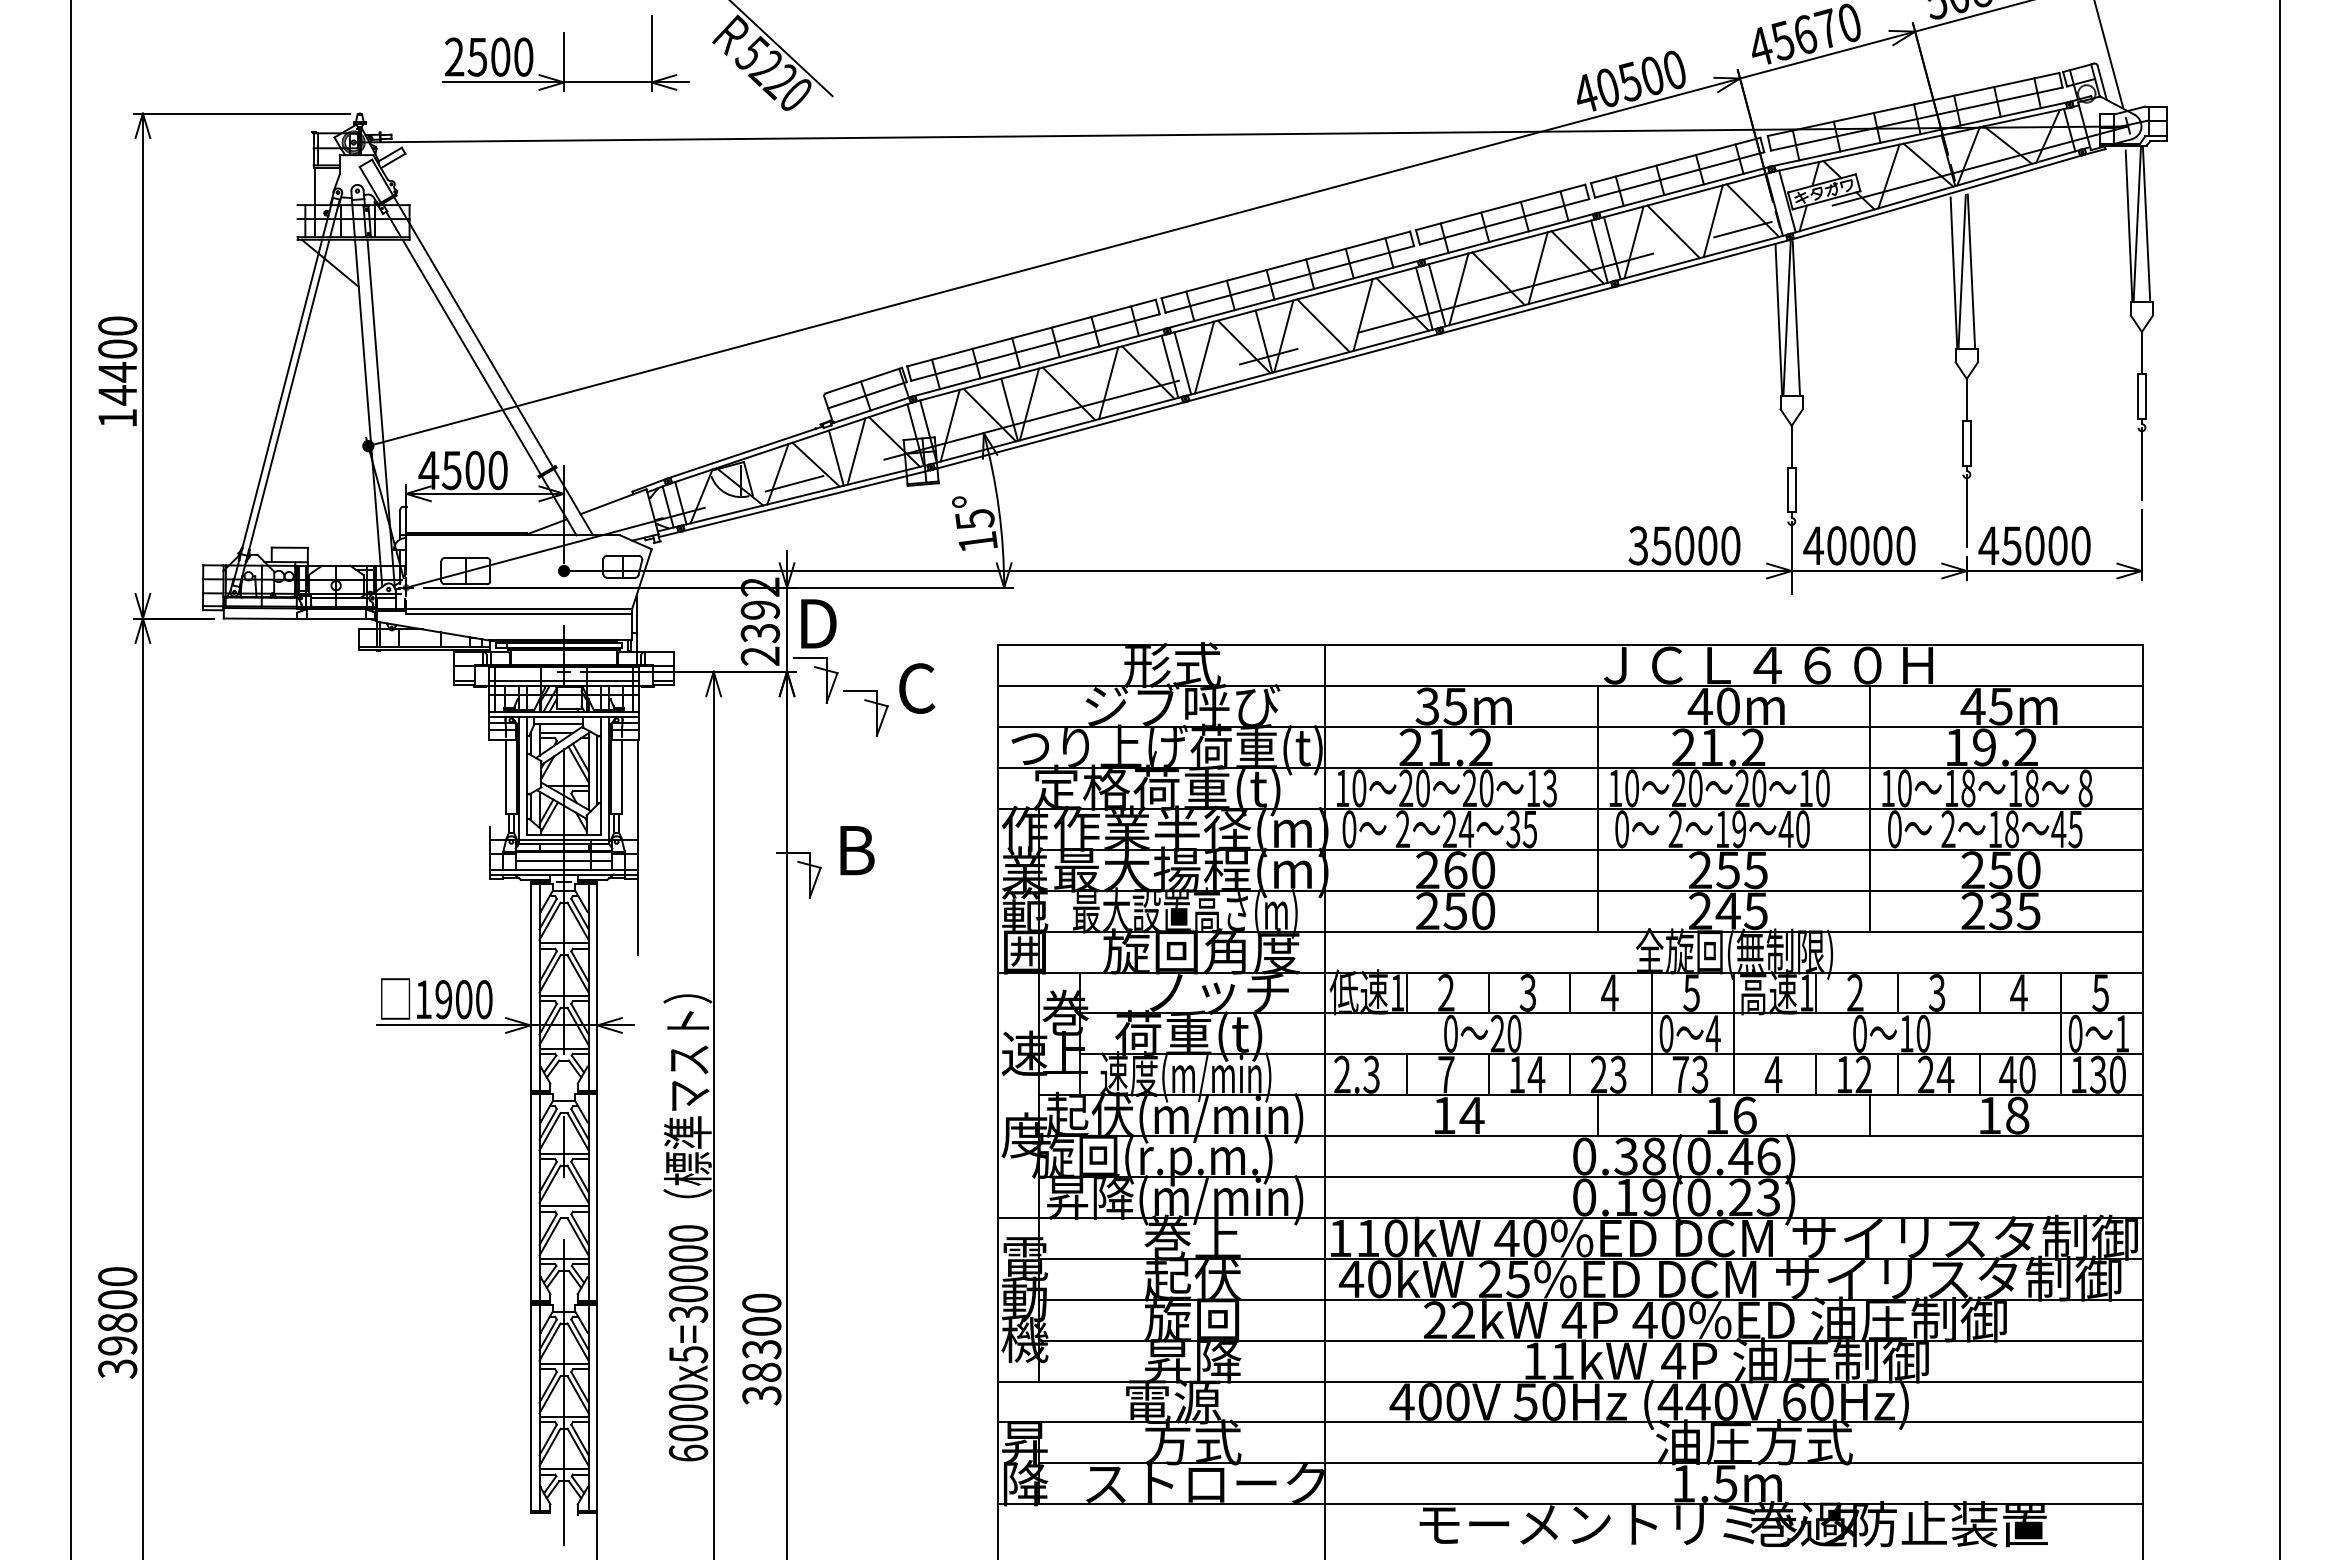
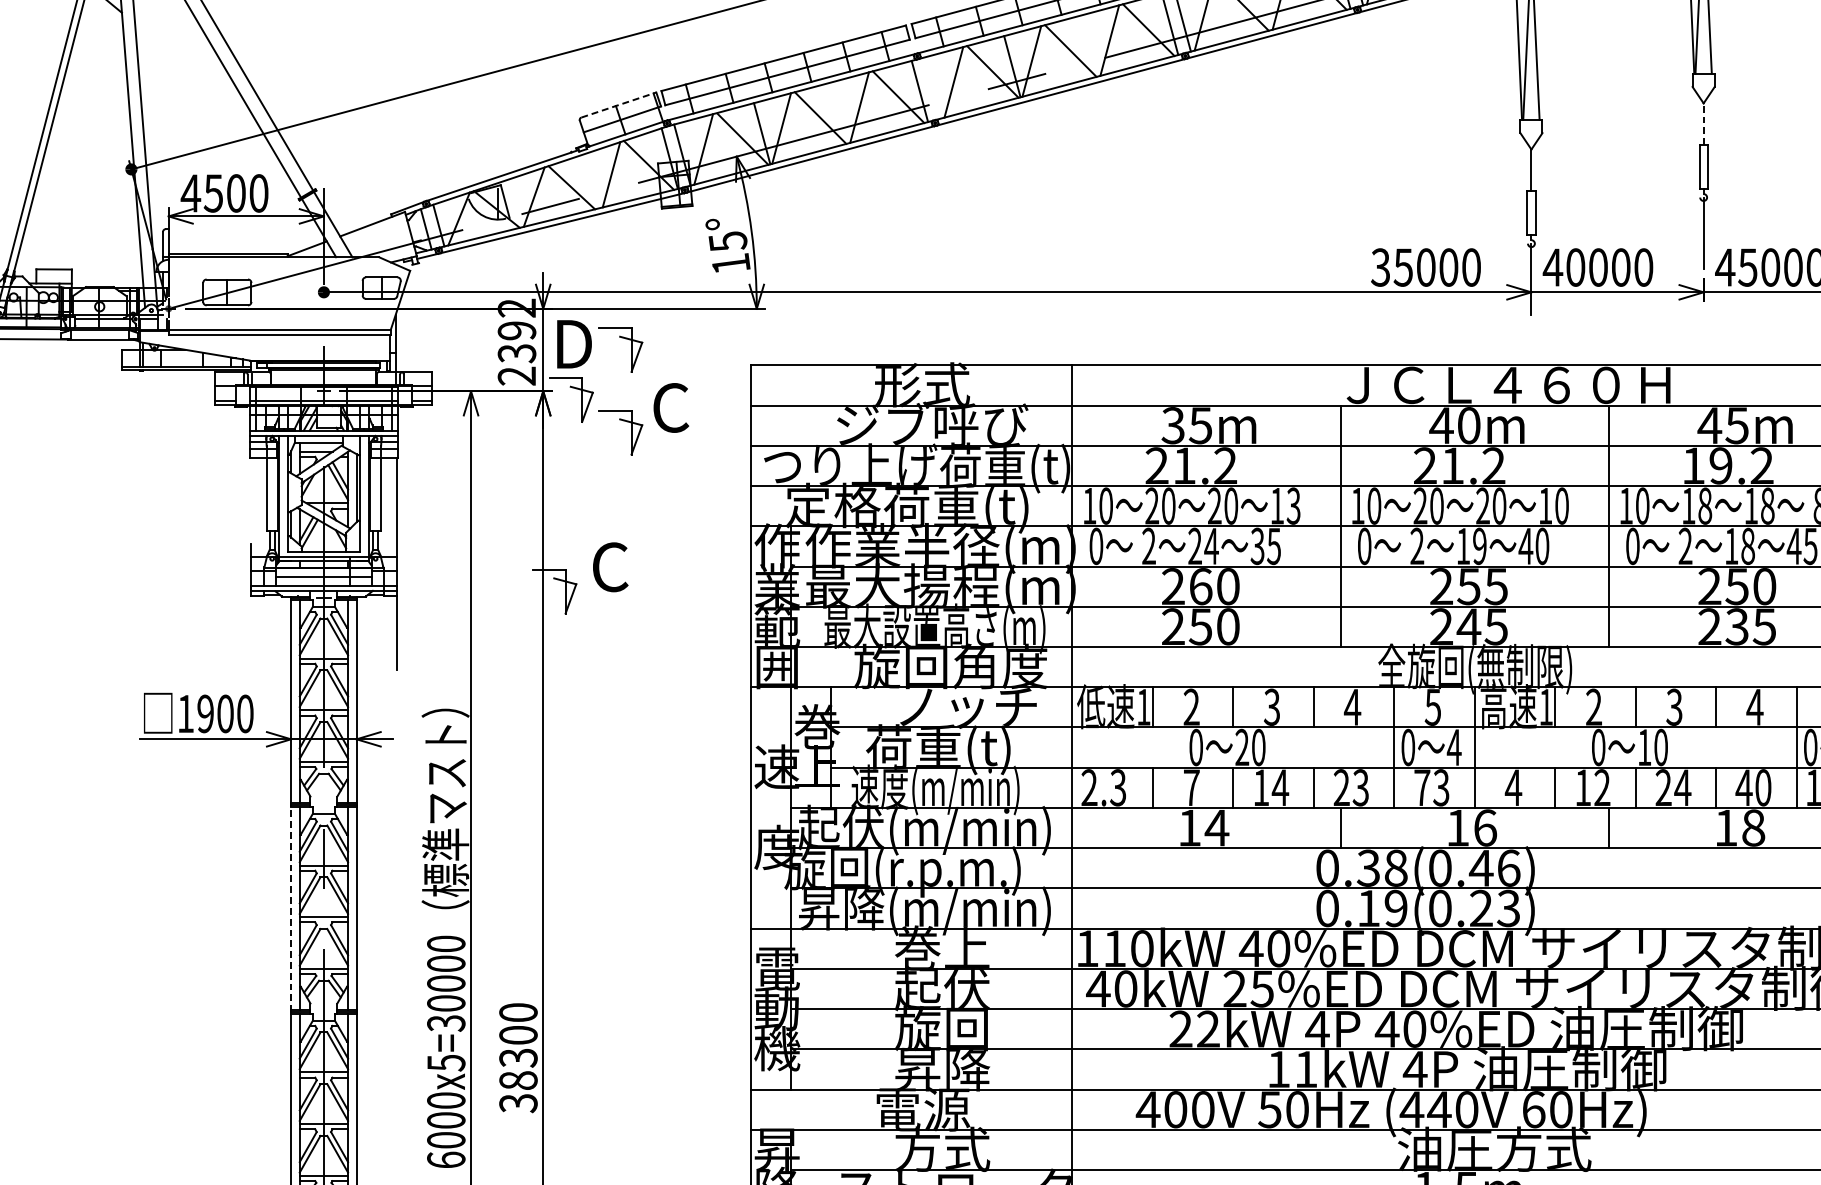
line: (1182, 363) -> (932, 88), removed
line: (864, 380) -> (619, 104), solid -> dashed
line: (1966, 399) -> (1703, 123), solid -> dashed
line: (835, 457) -> (590, 180), removed
part: (876, 629) -> (631, 349), added
text: (855, 850) -> (610, 567), B -> C
line: (530, 1197) -> (290, 908), solid -> dashed

